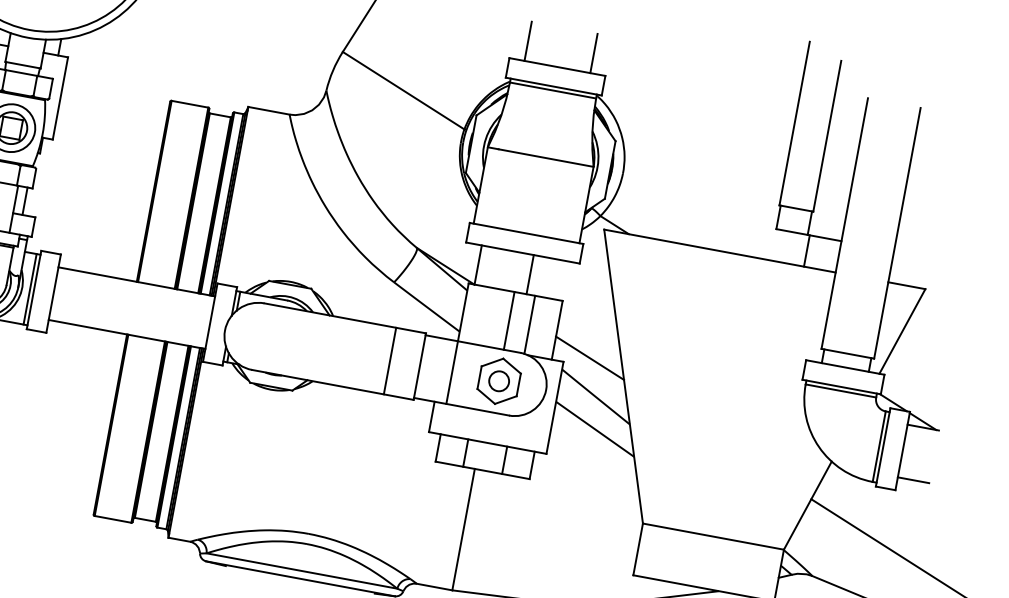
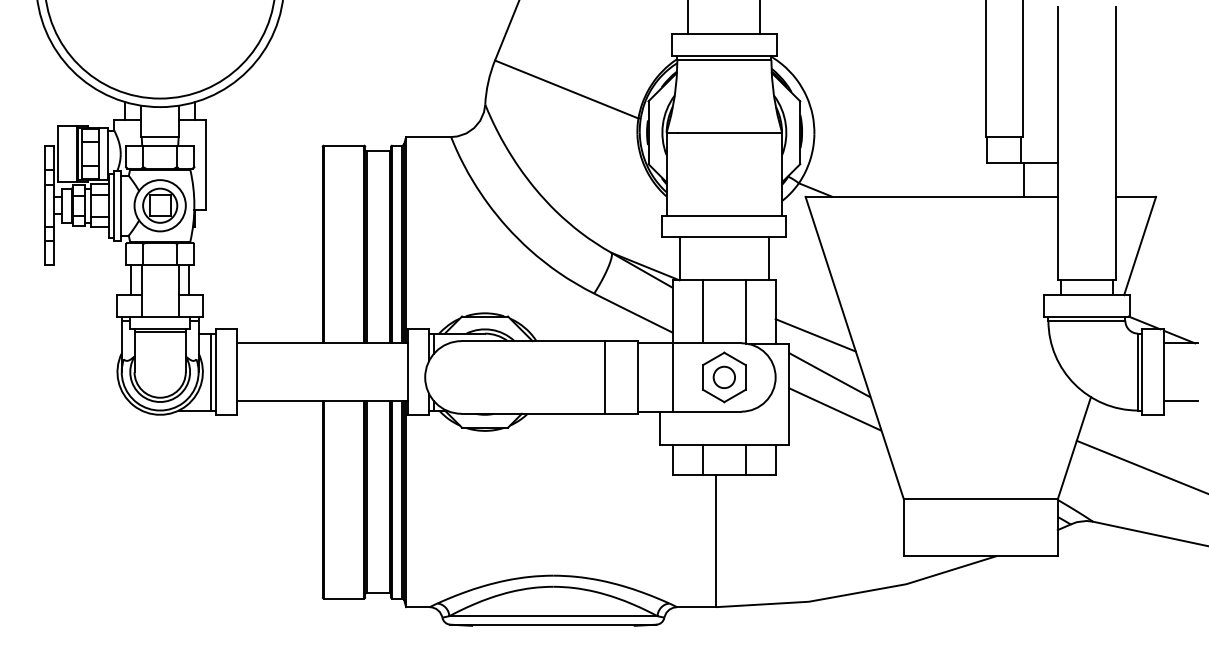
line: (530, 274) -> (769, 258), moved
line: (509, 320) -> (703, 311), moved

